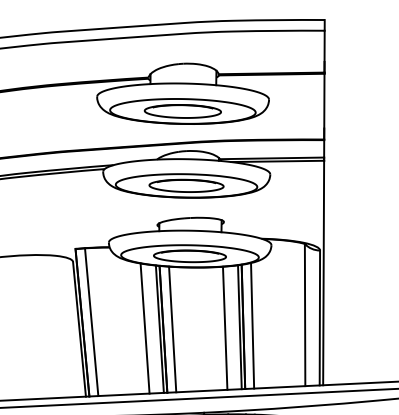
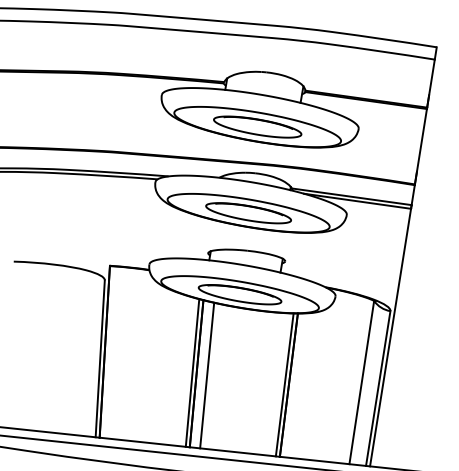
line: (91, 322) -> (115, 353), removed
line: (252, 325) -> (299, 385), removed
line: (224, 327) -> (267, 382), removed
line: (144, 328) -> (175, 369), removed

